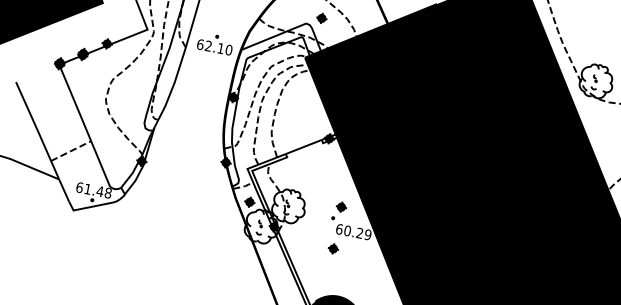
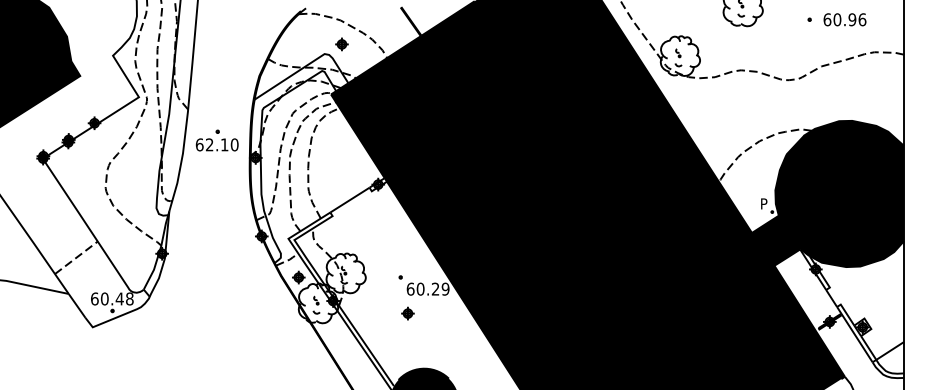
part: (214, 43) -> (216, 140), moved
text: (87, 188) -> (104, 298), 61.48 -> 60.48
part: (341, 207) -> (407, 262), removed

